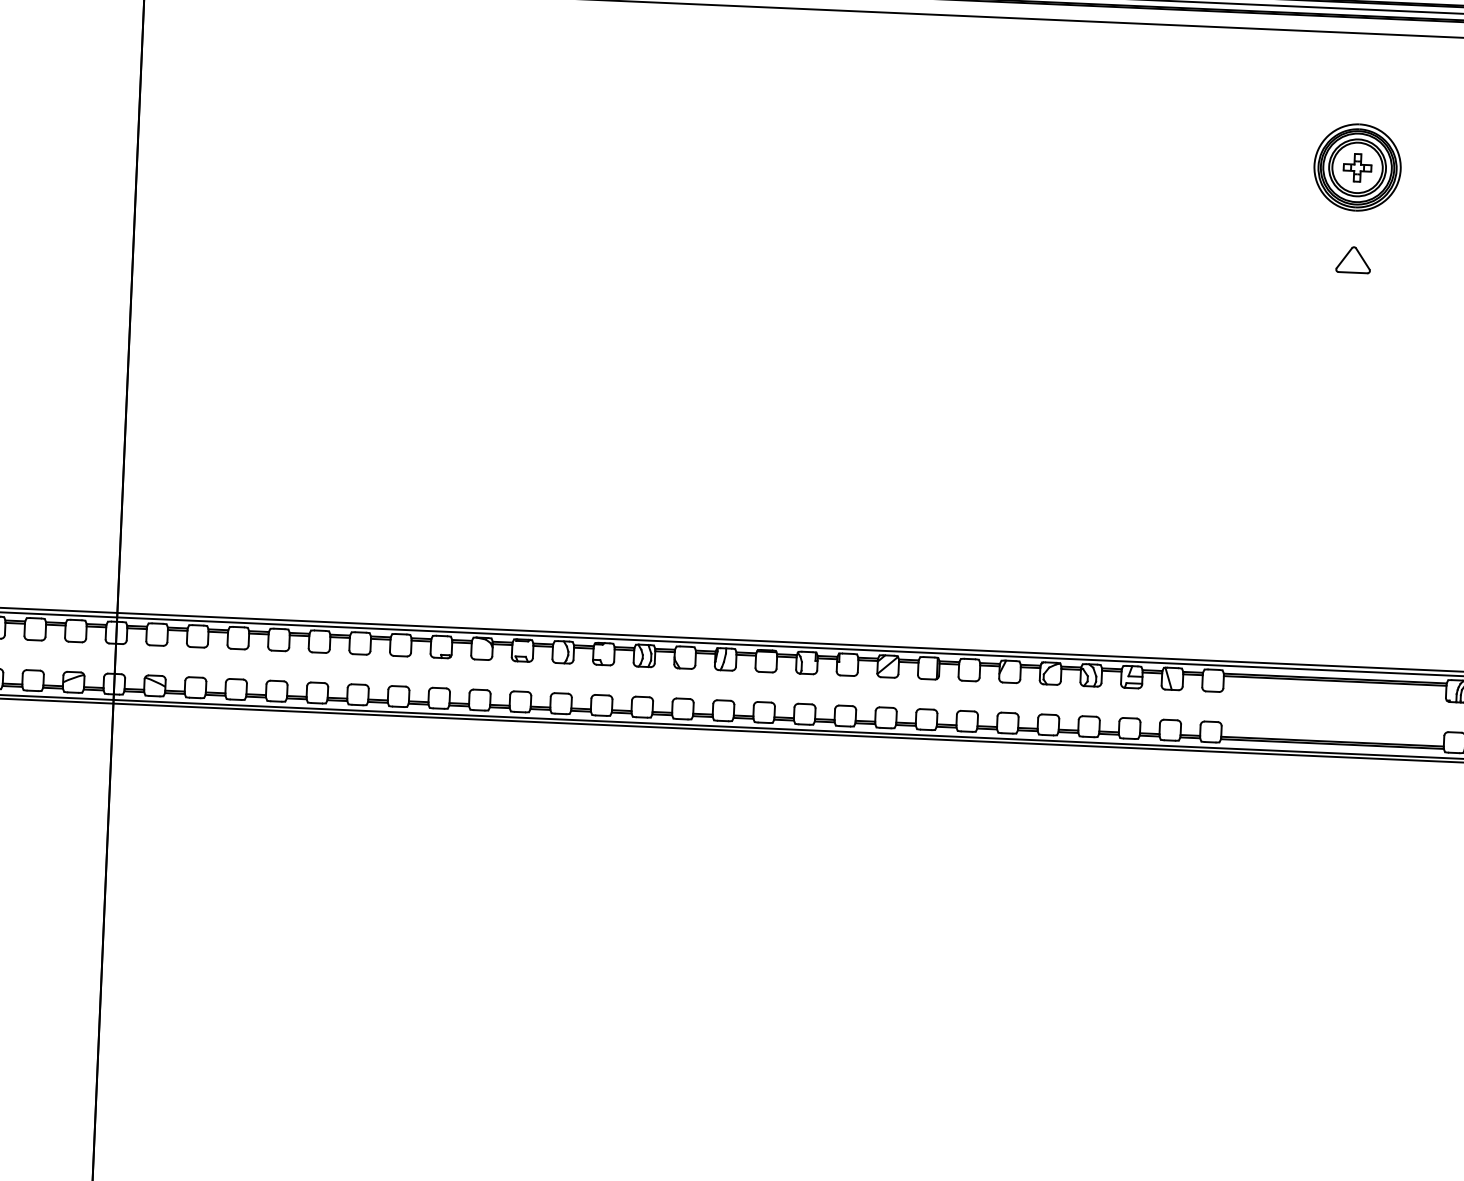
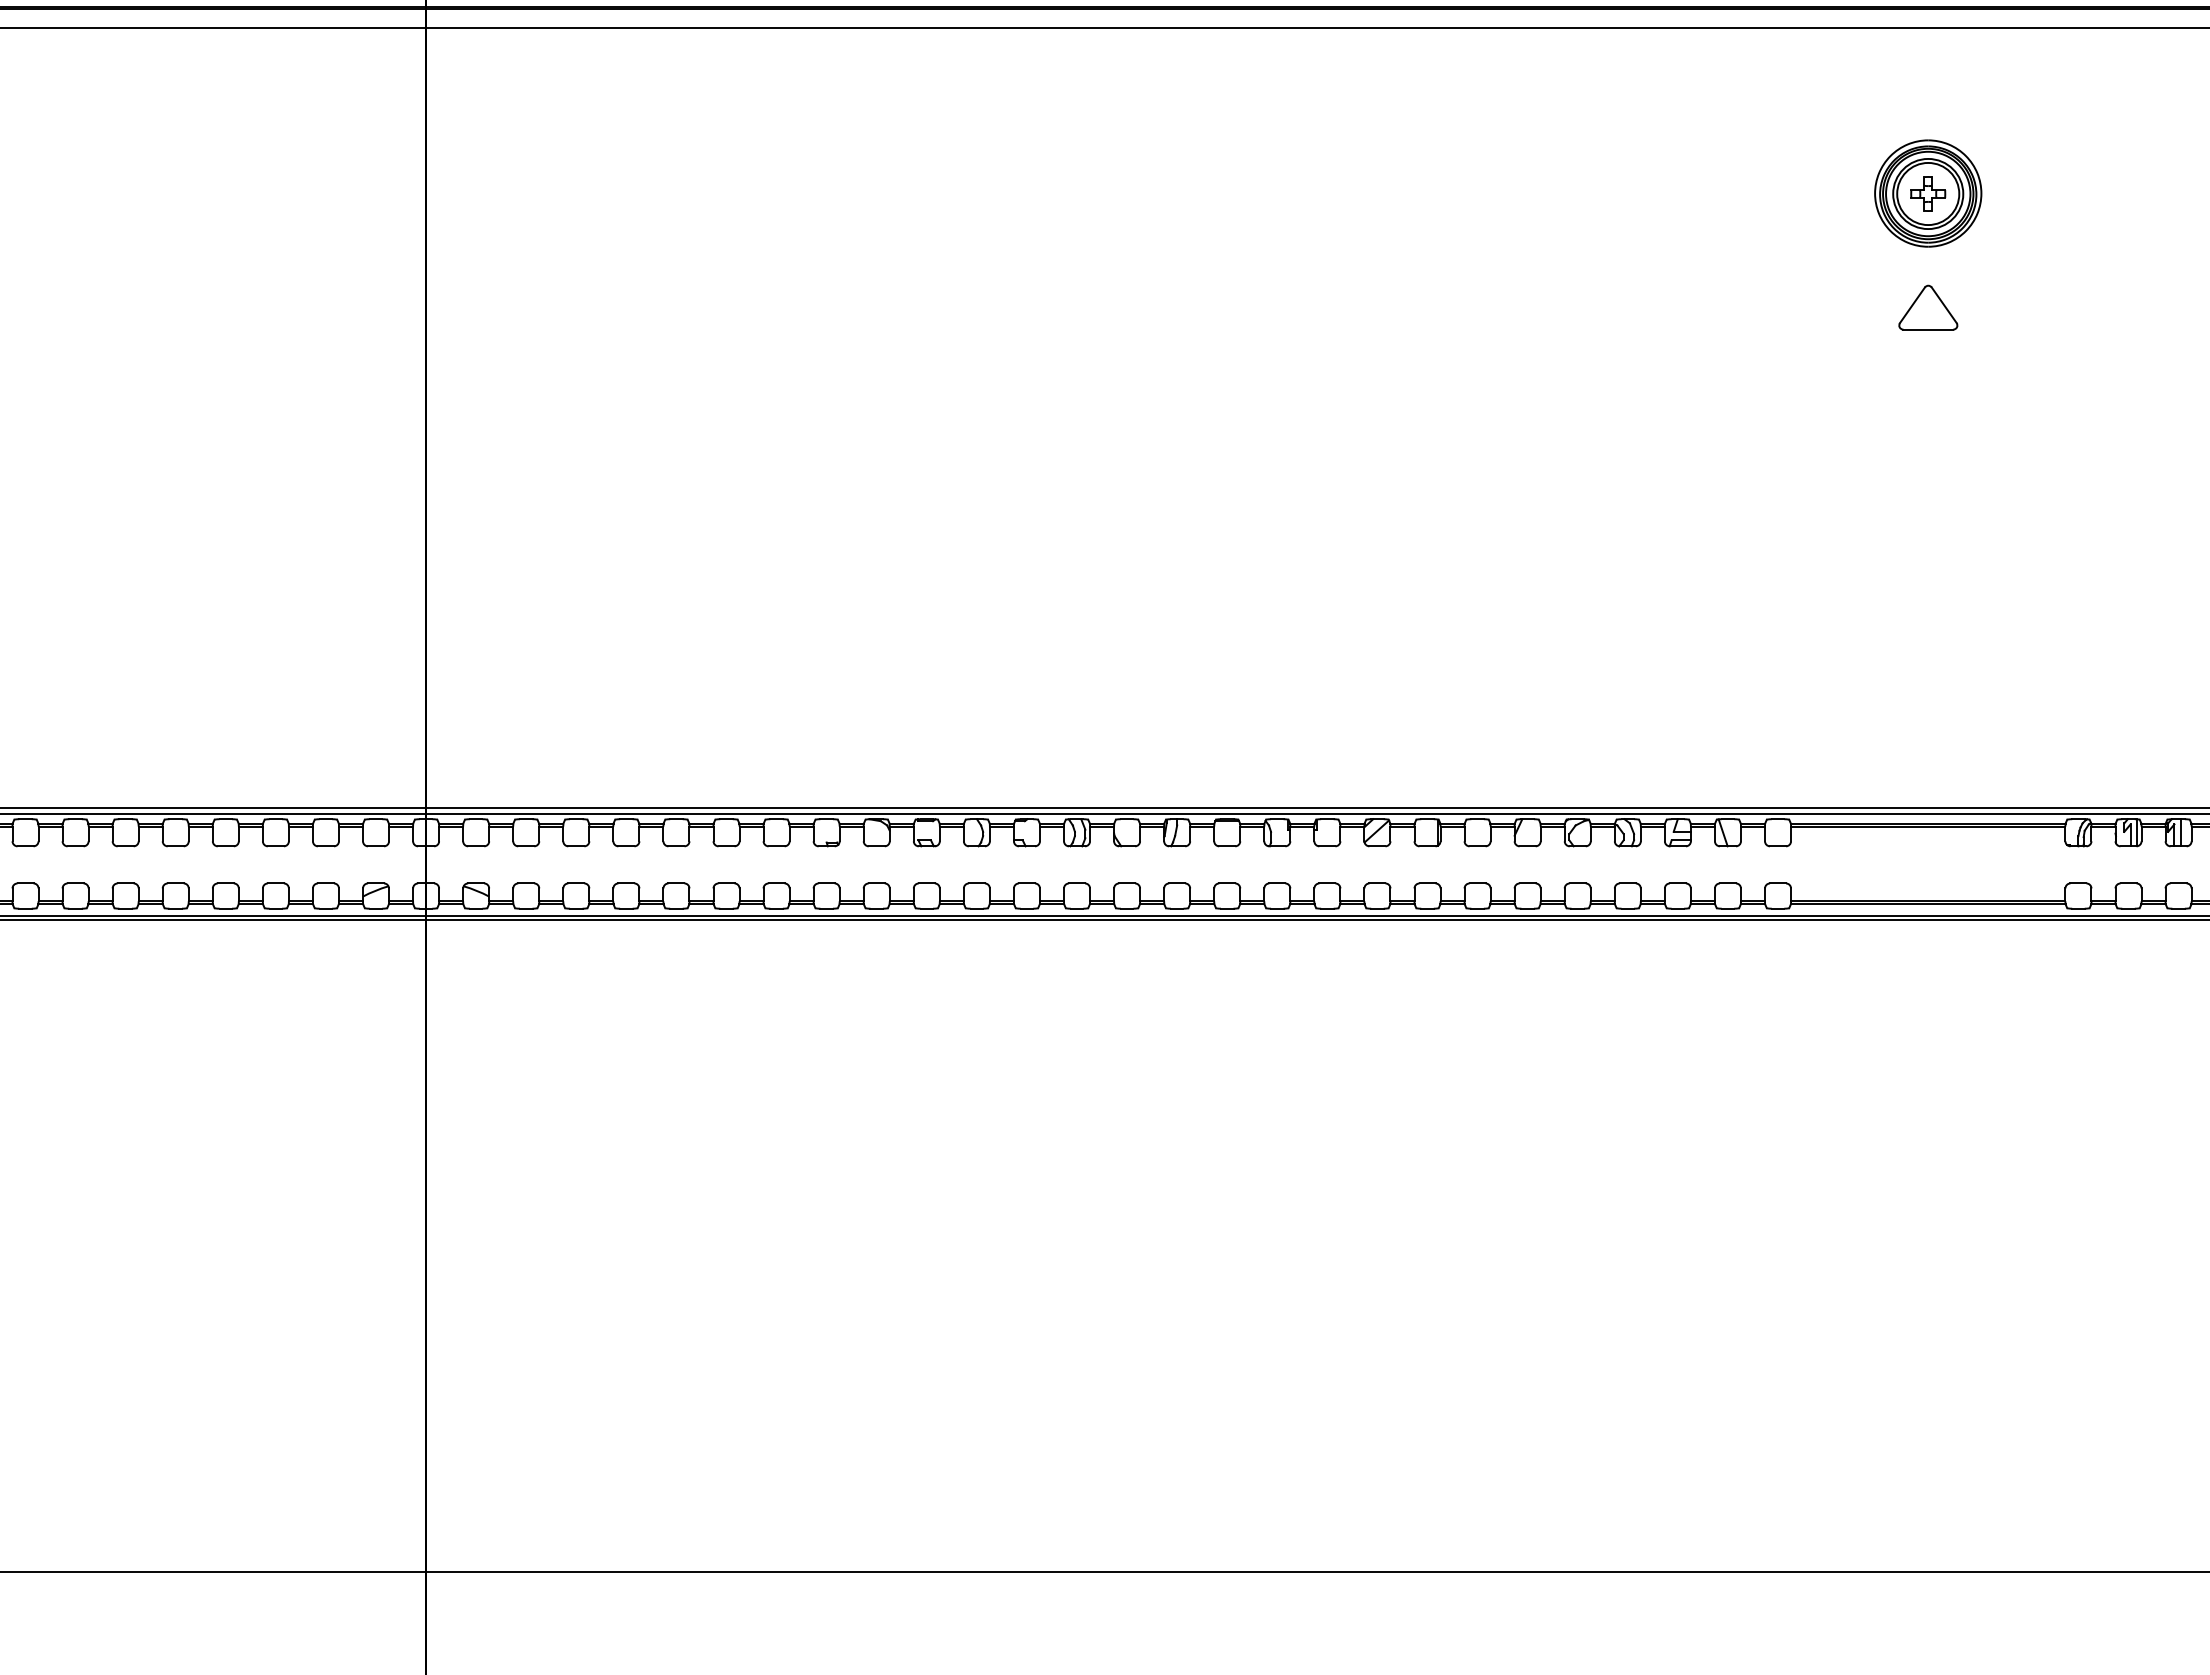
part: (1352, 259) -> (1927, 306), size x1.4

